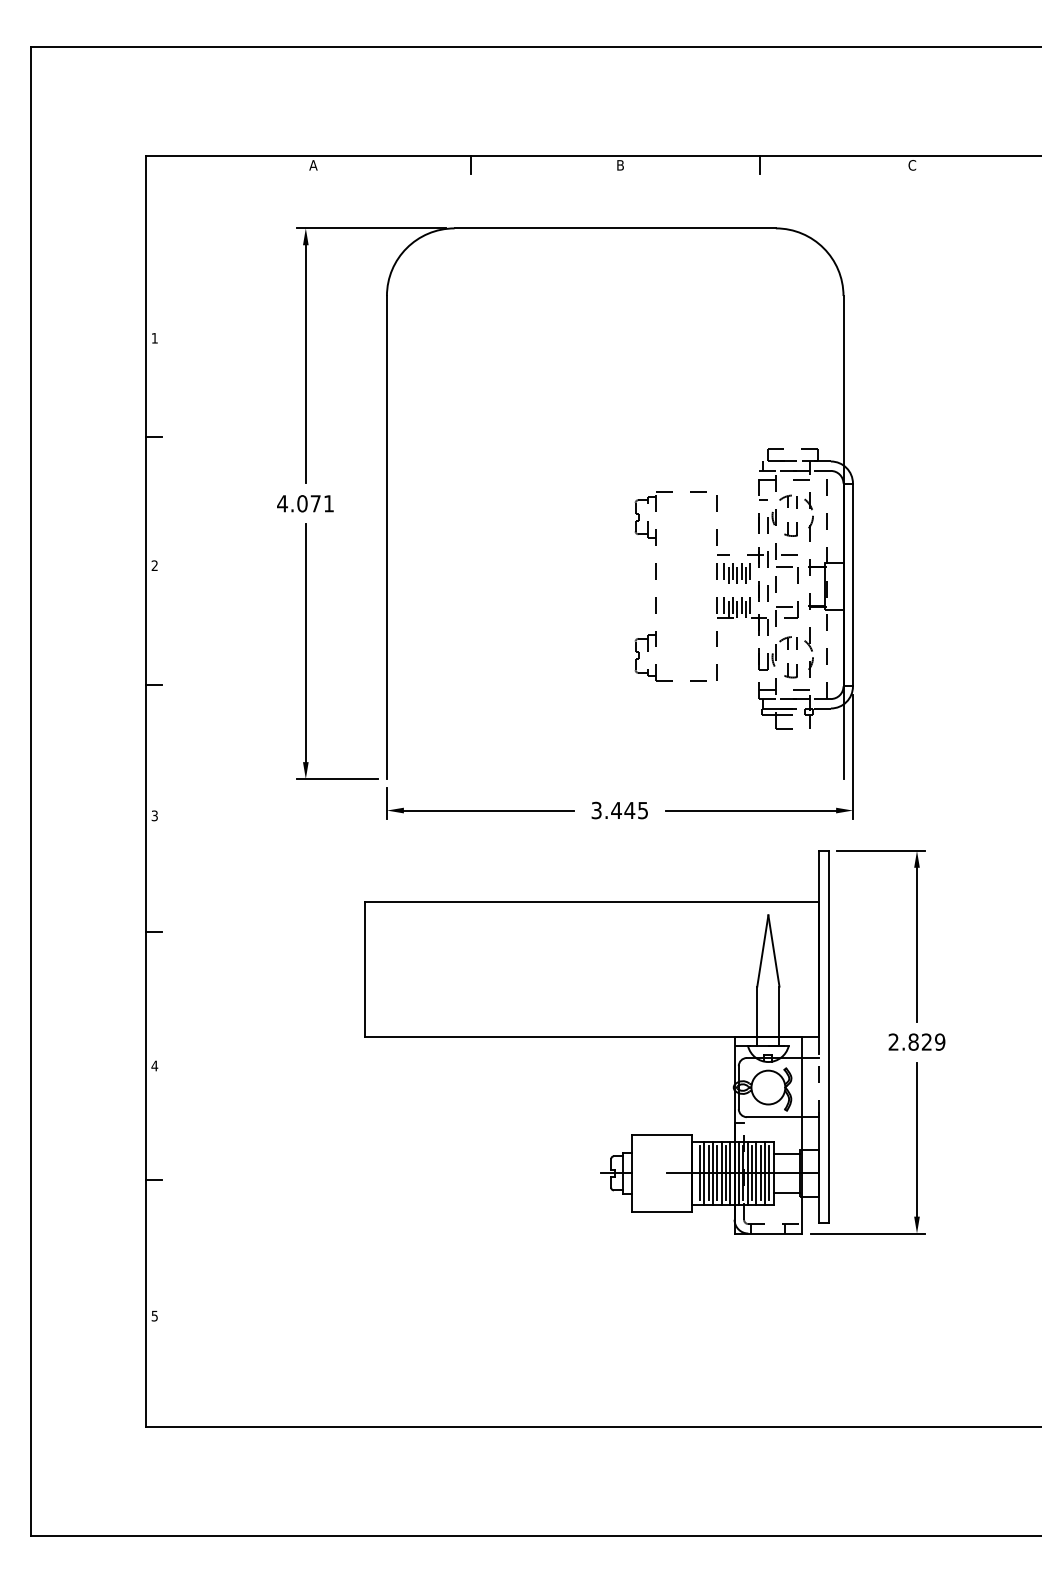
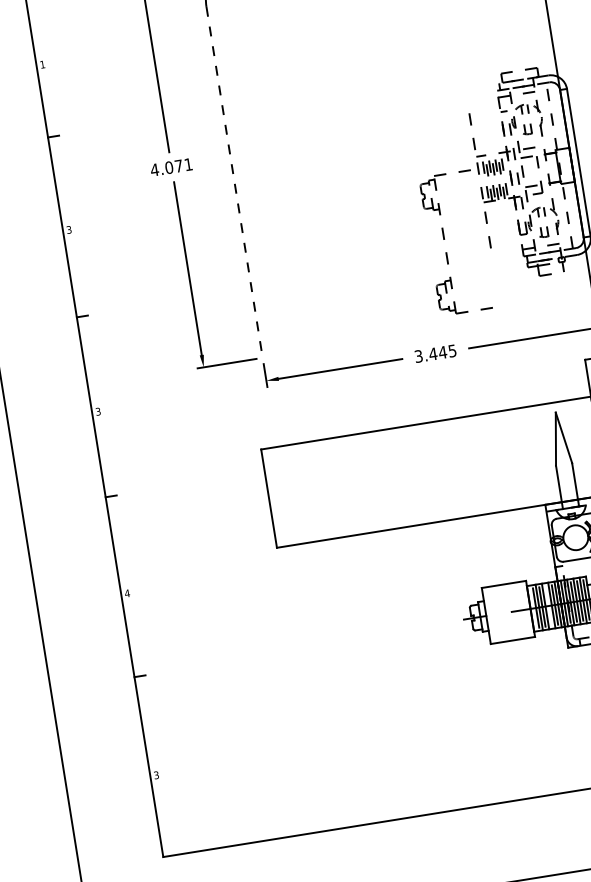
line: (386, 537) -> (234, 182), solid -> dashed
text: (154, 566) -> (69, 230), 2 -> 3
part: (656, 579) -> (444, 239), moved
line: (717, 1173) -> (548, 606), removed
text: (154, 1315) -> (156, 774), 5 -> 3

